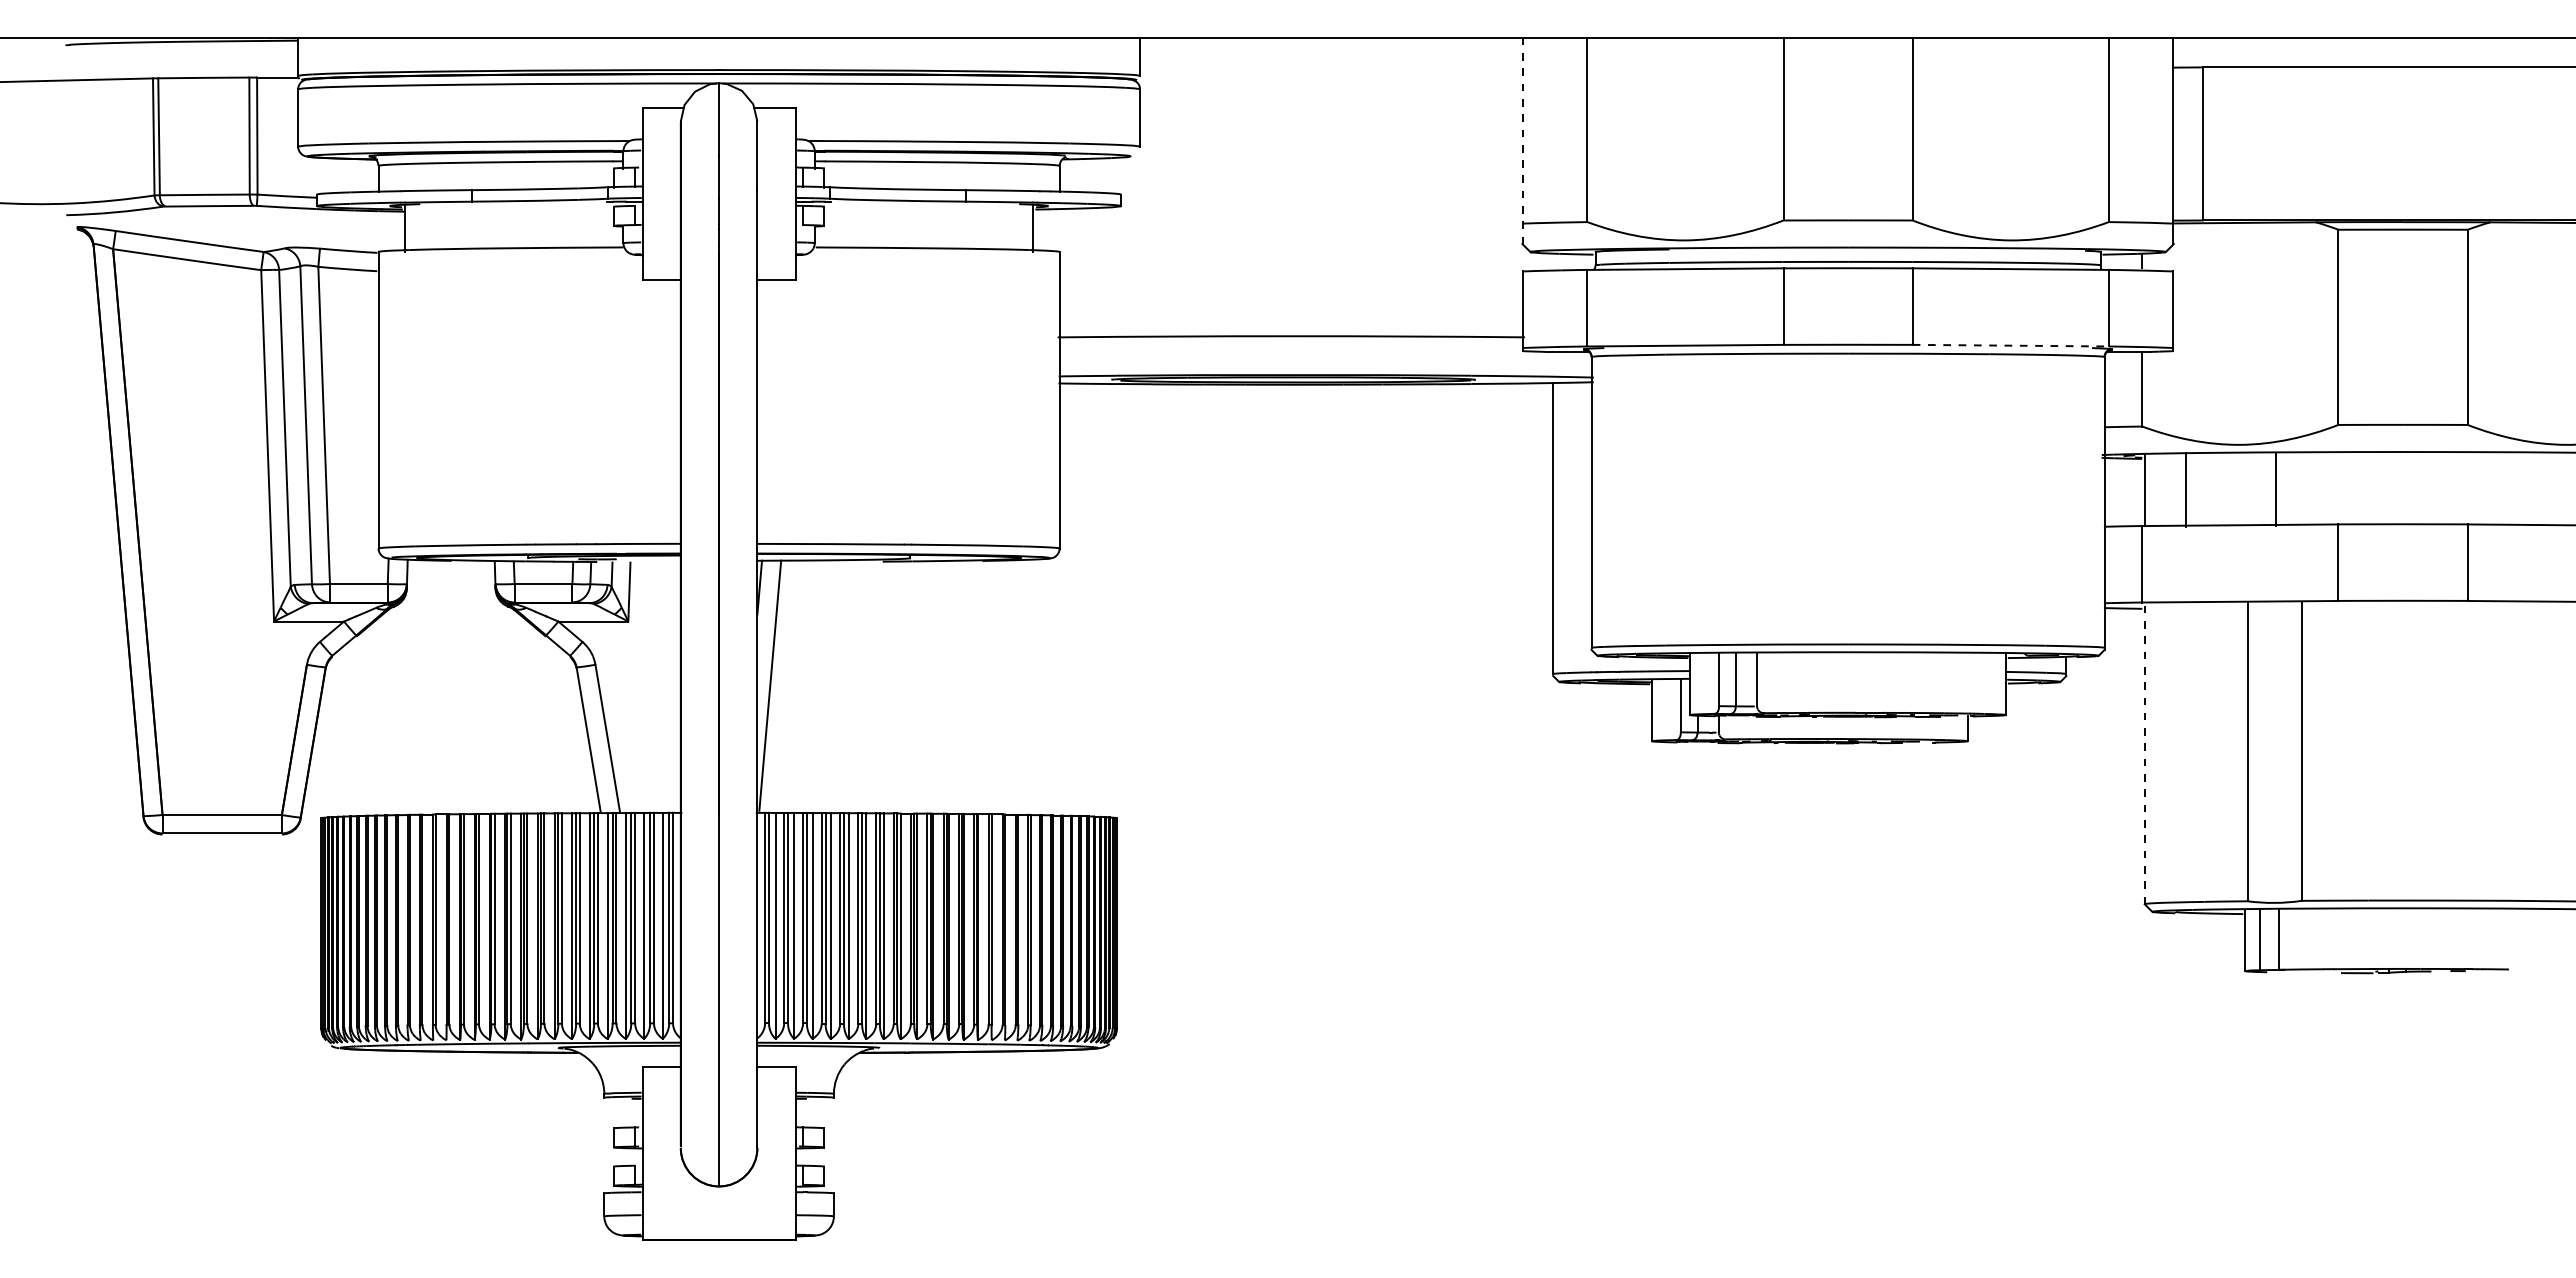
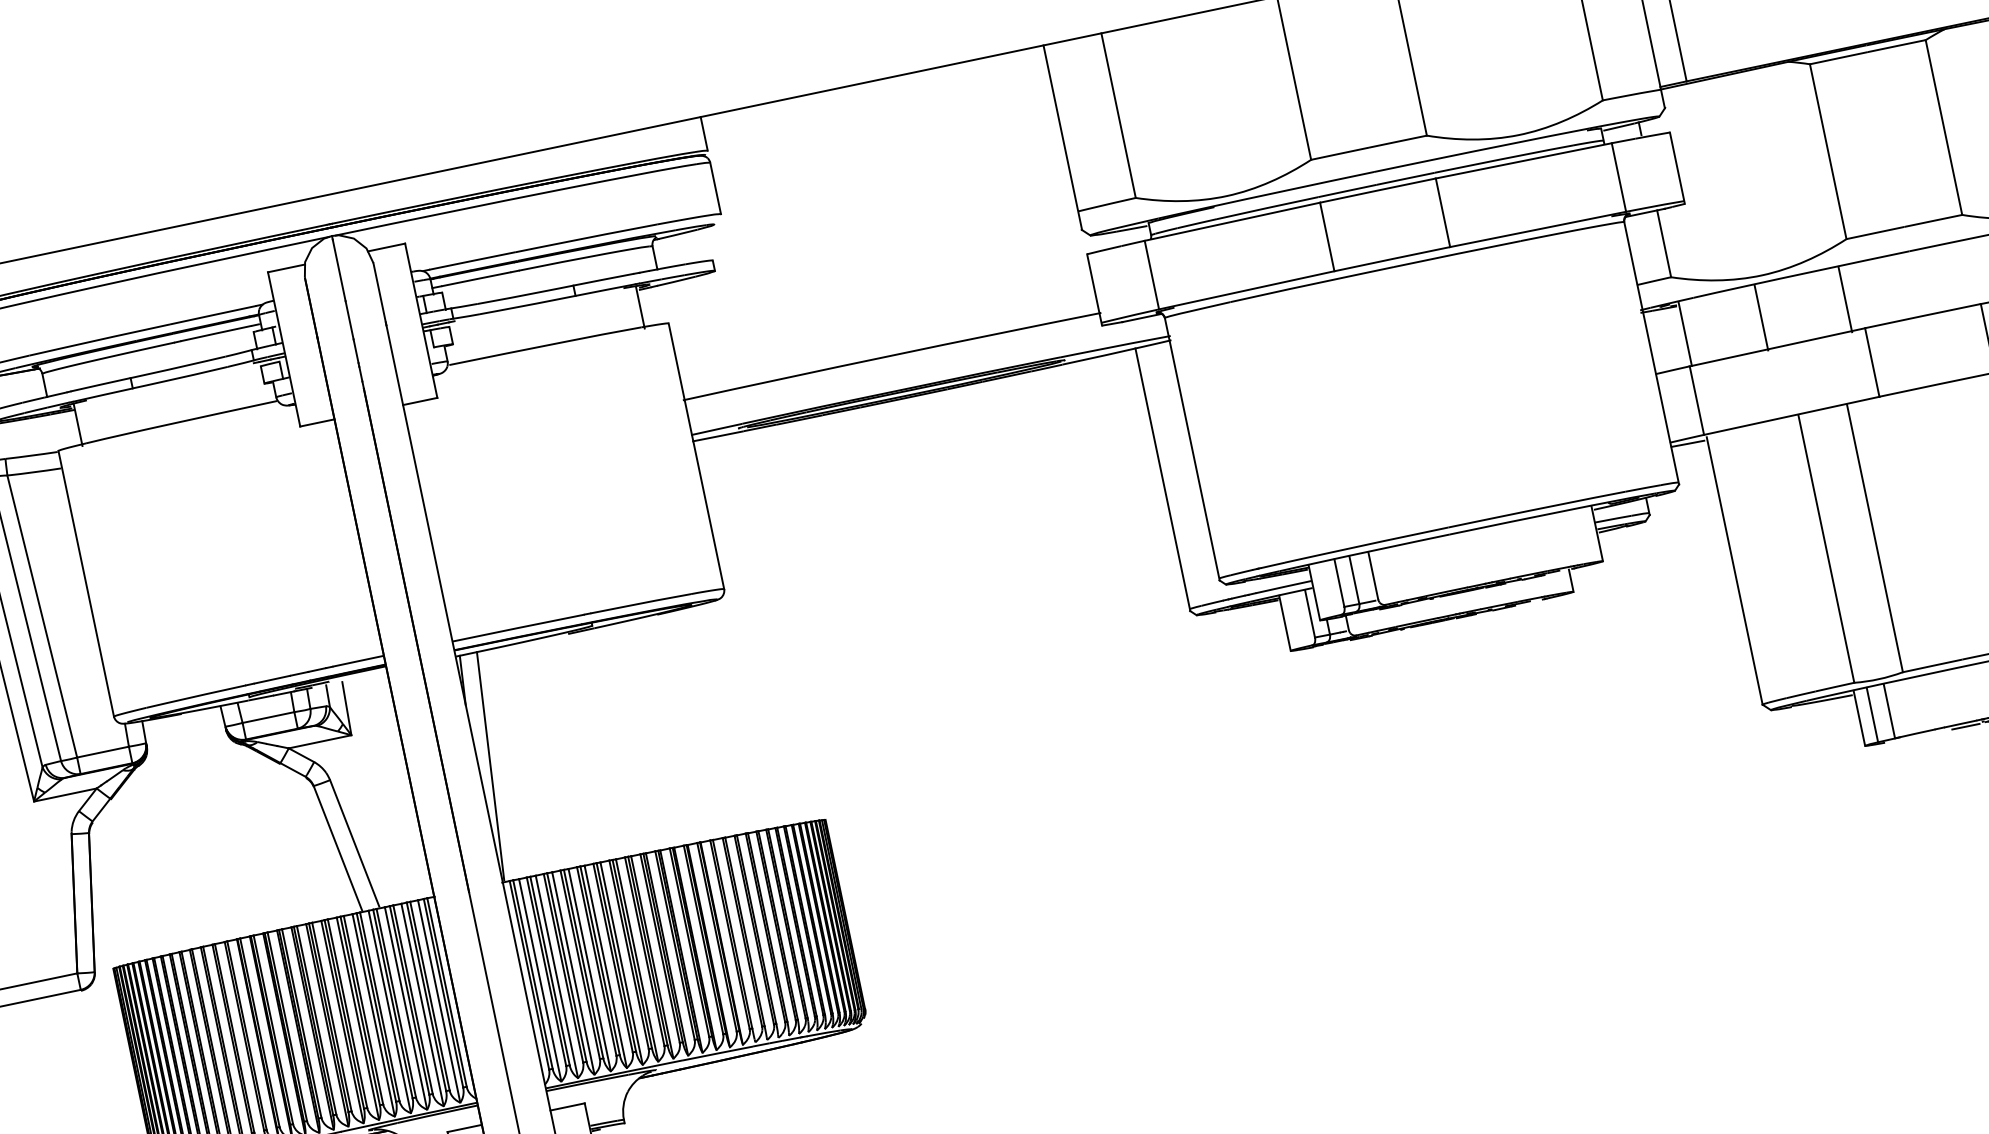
line: (1522, 140) -> (1062, 137), dashed -> solid
line: (2011, 345) -> (1538, 229), dashed -> solid
line: (2275, 488) -> (1845, 298), moved
line: (2185, 489) -> (1760, 317), moved
line: (2144, 754) -> (1734, 570), dashed -> solid

